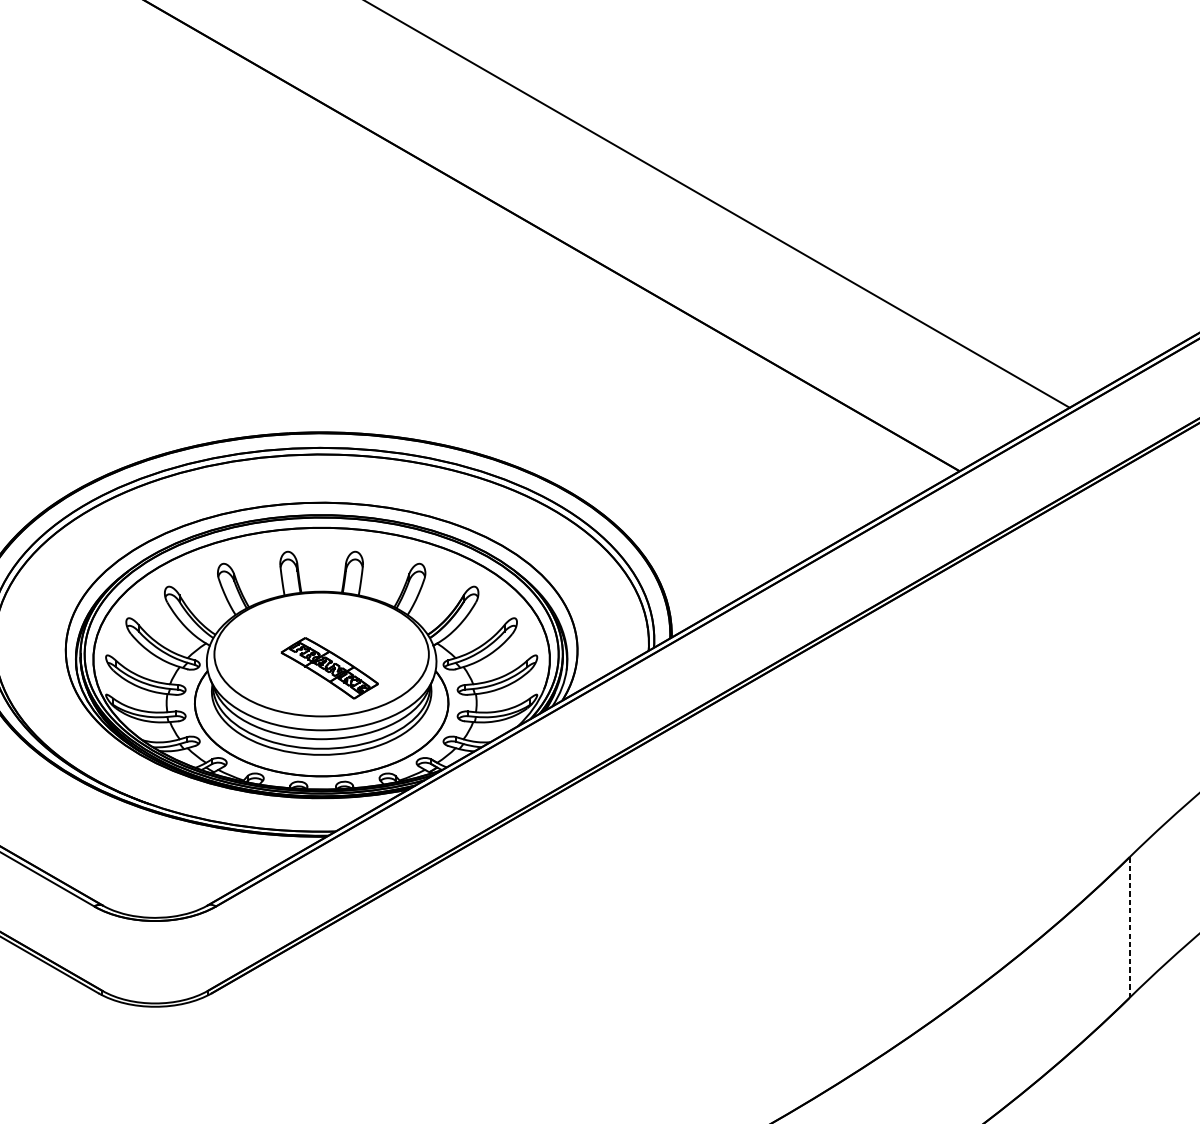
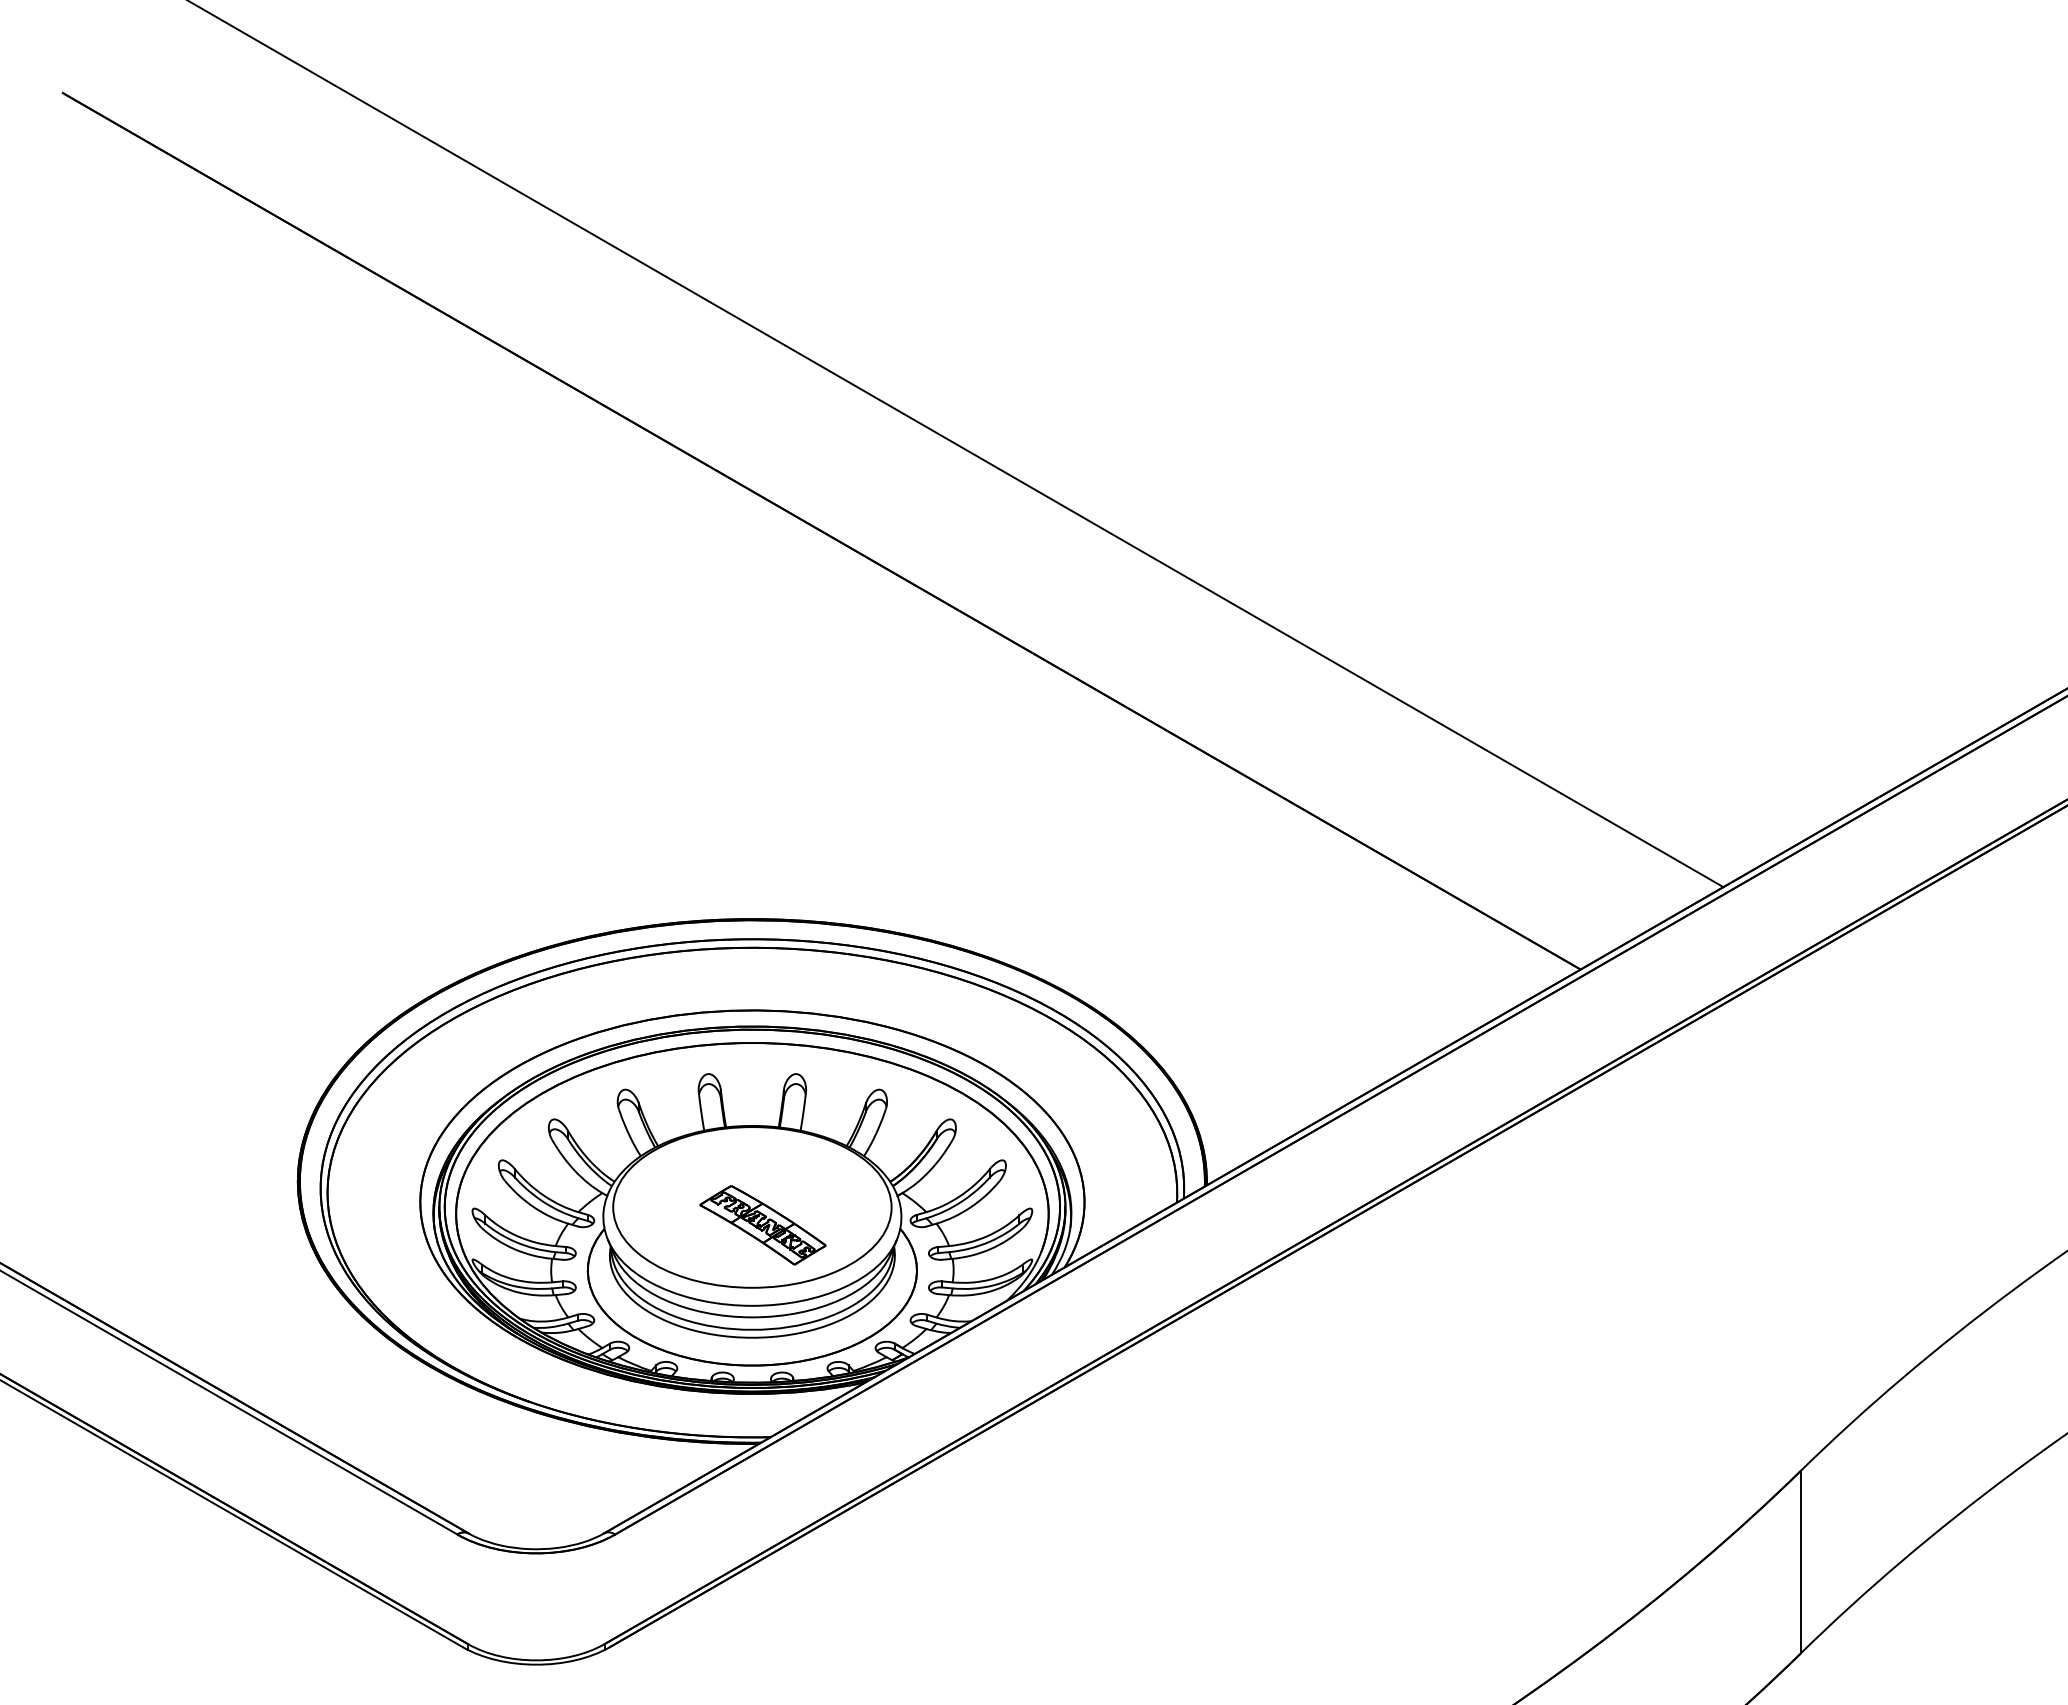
line: (1129, 928) -> (1801, 1562), dashed -> solid

